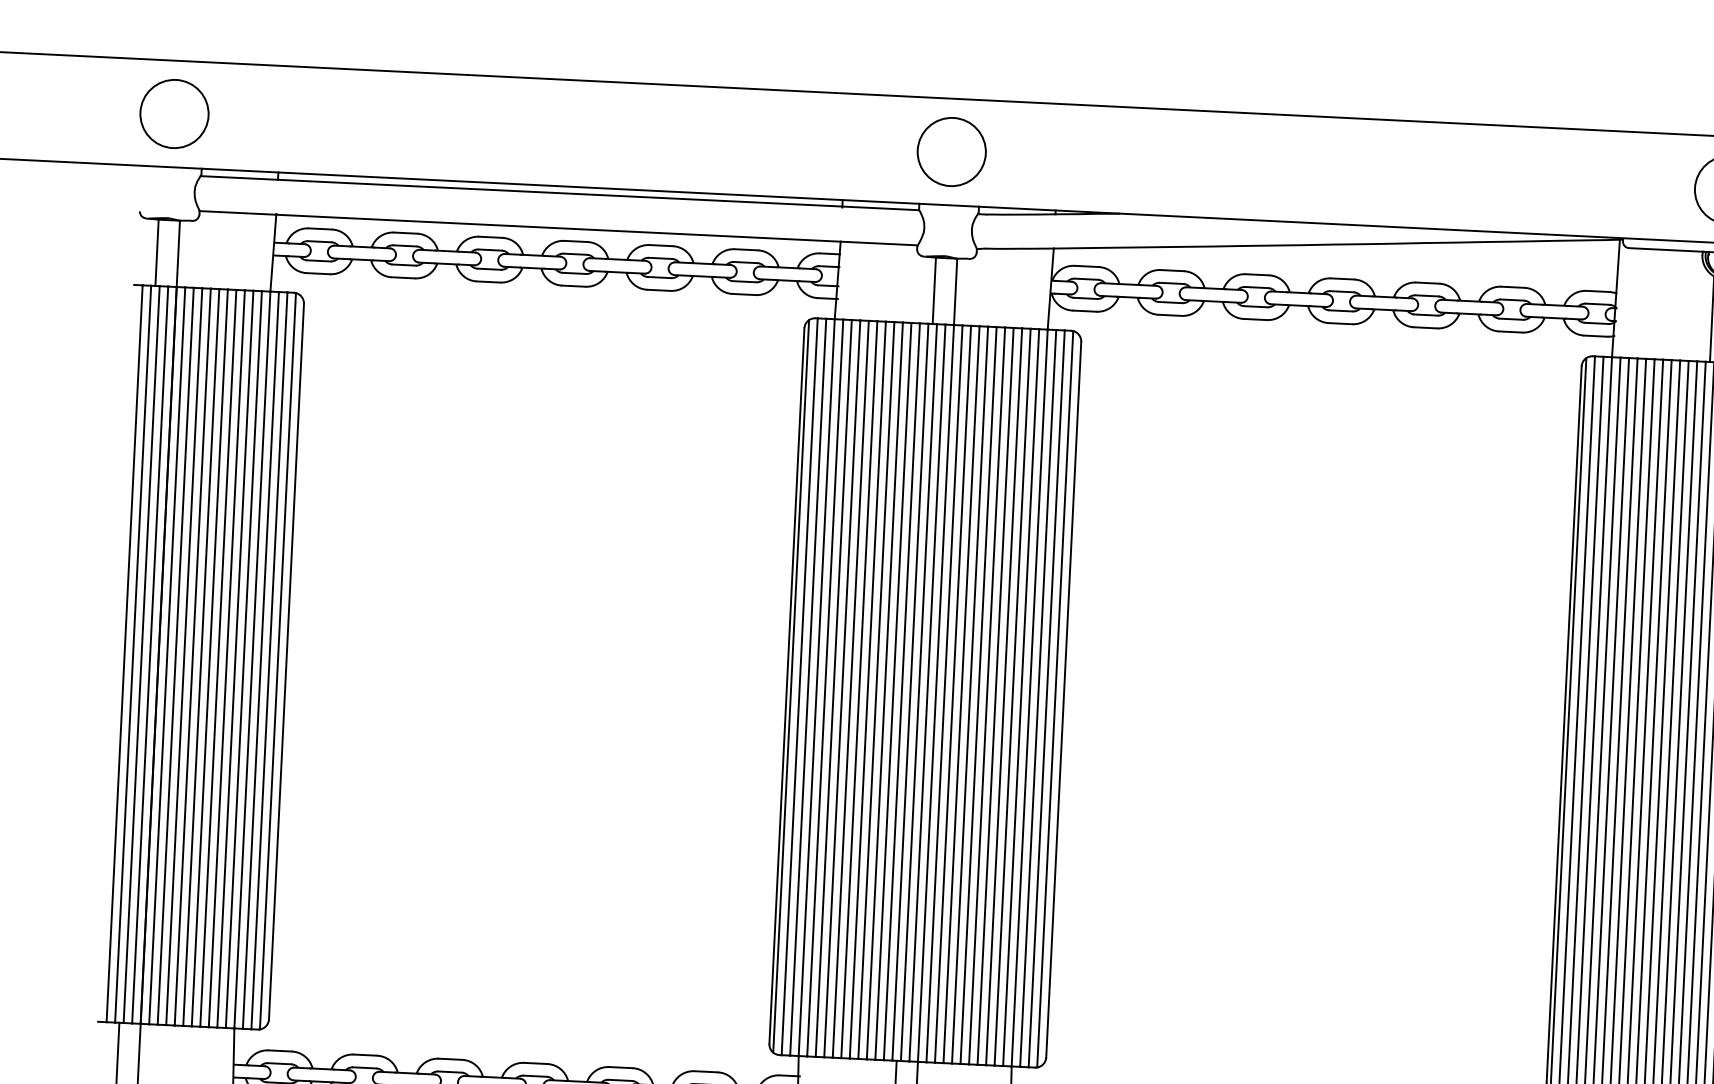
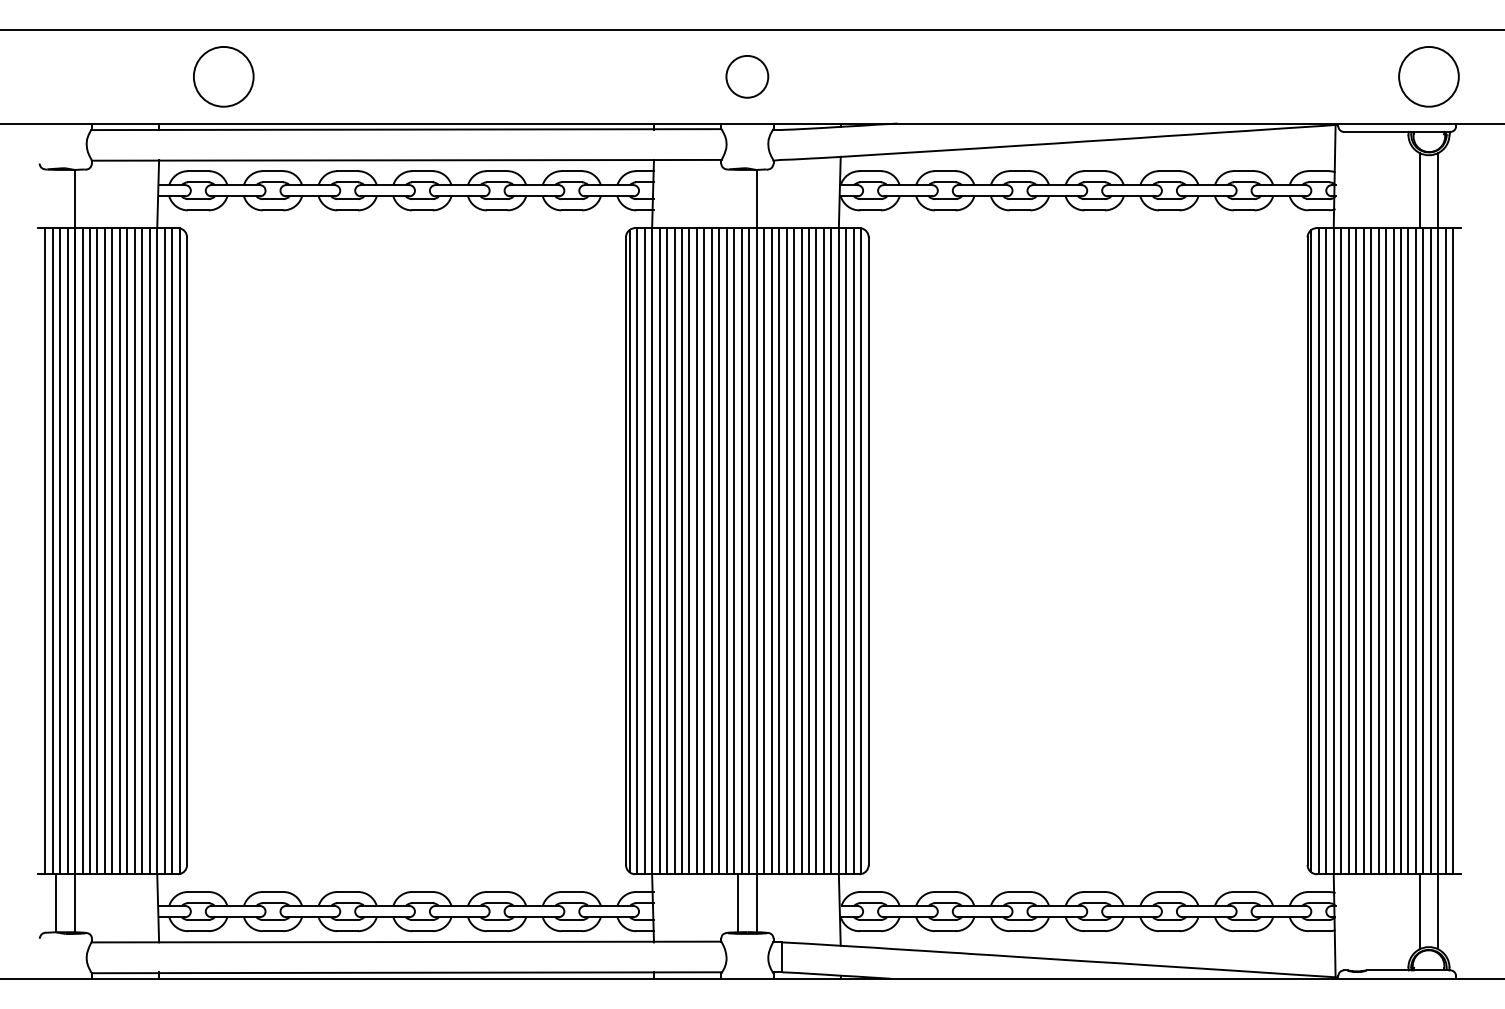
circle: (174, 113) -> (223, 76), moved
circle: (951, 151) -> (747, 76), size x0.7
line: (157, 253) -> (56, 199), removed
line: (934, 291) -> (738, 199), removed

